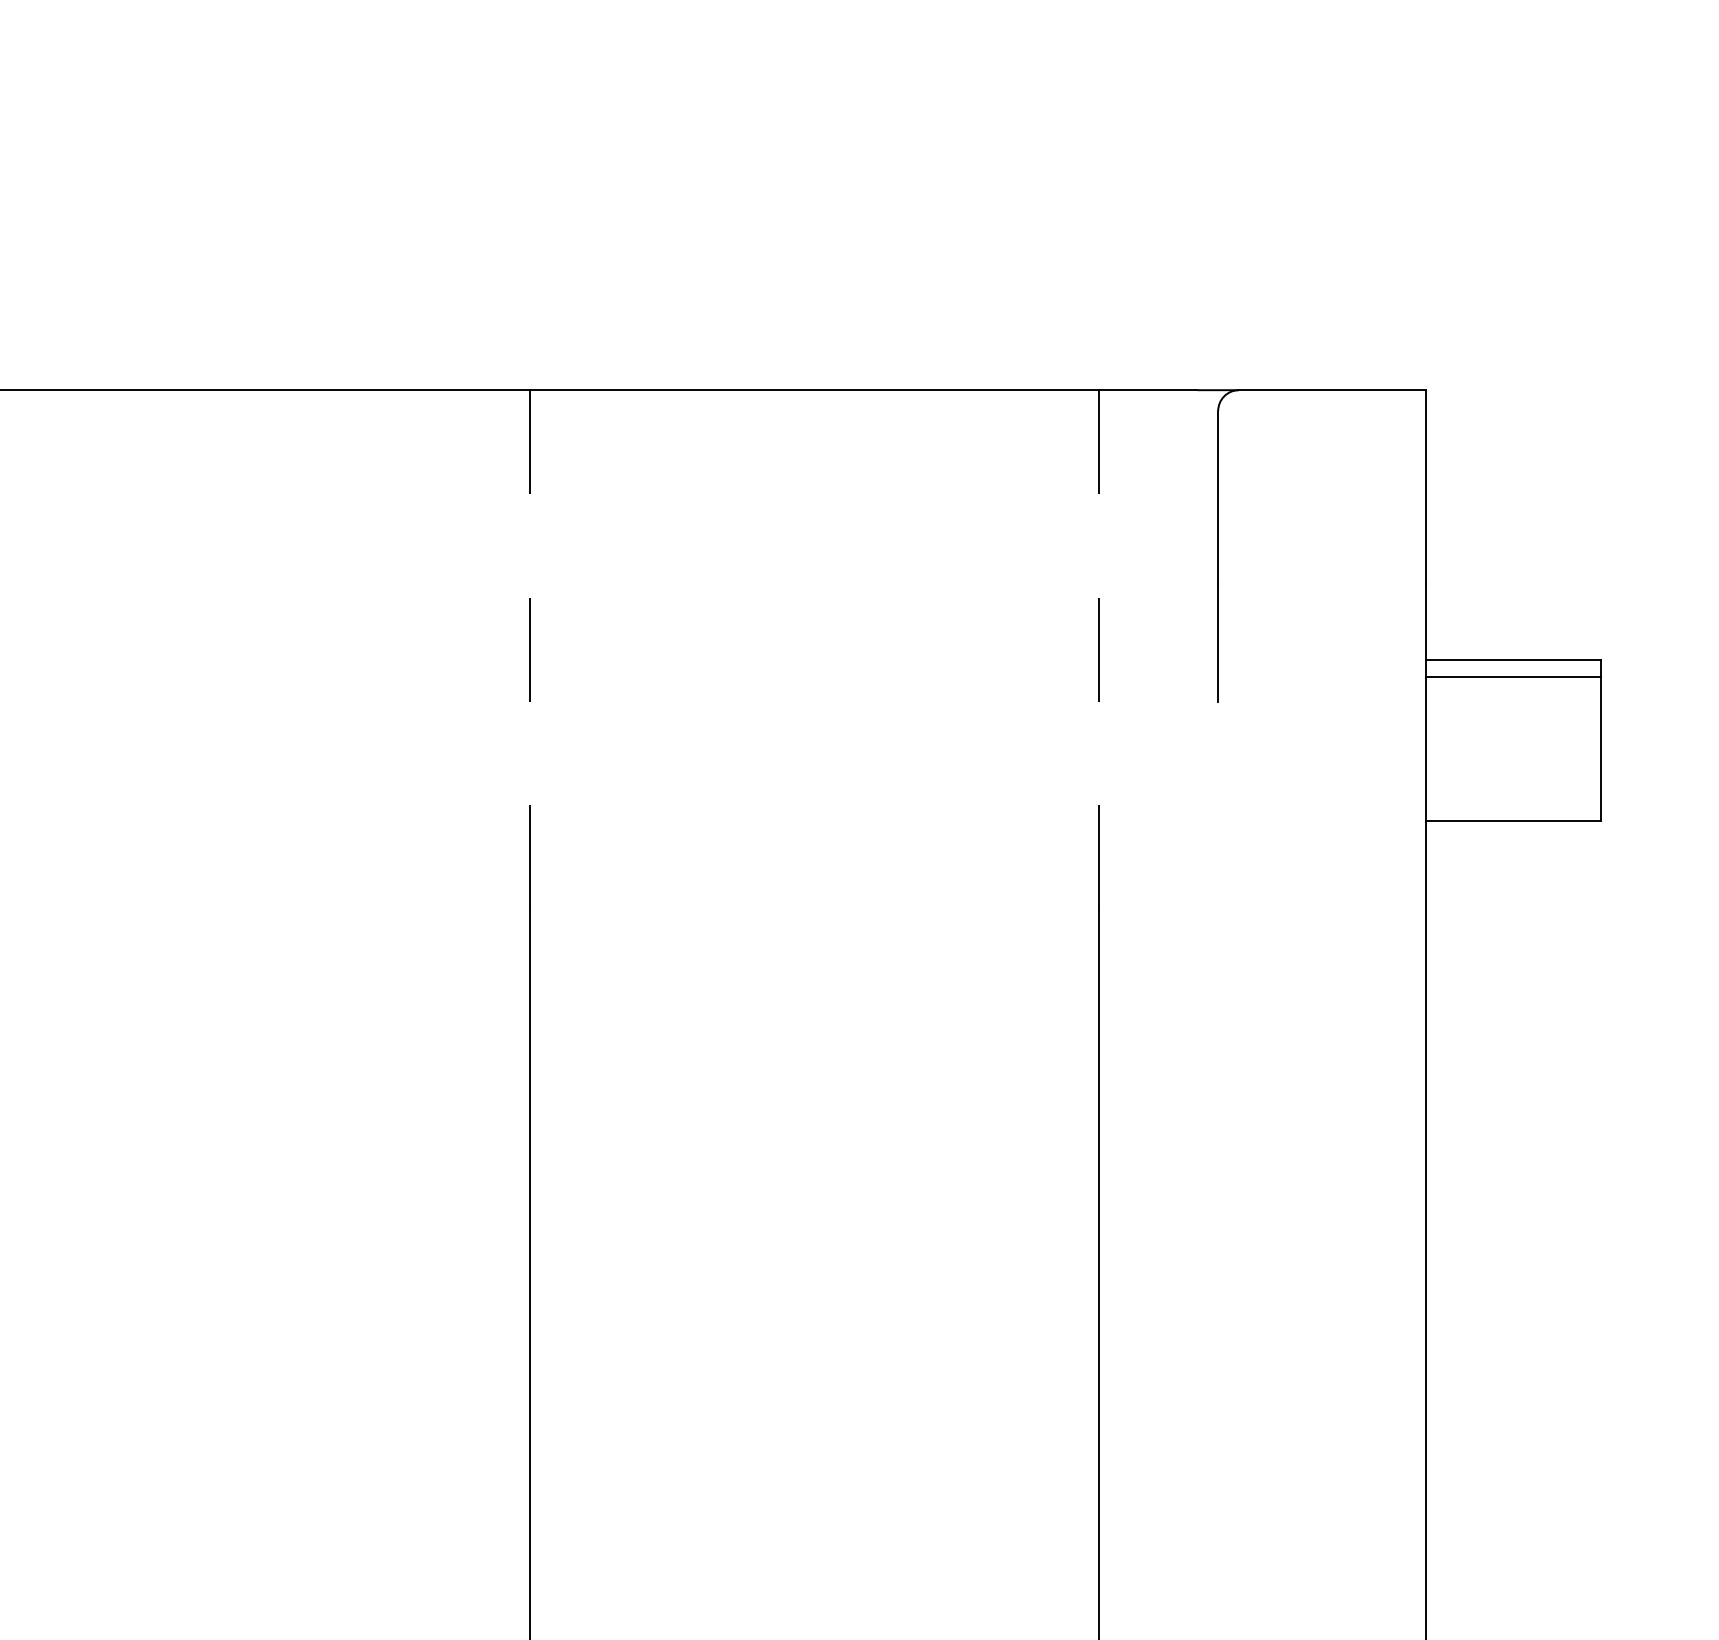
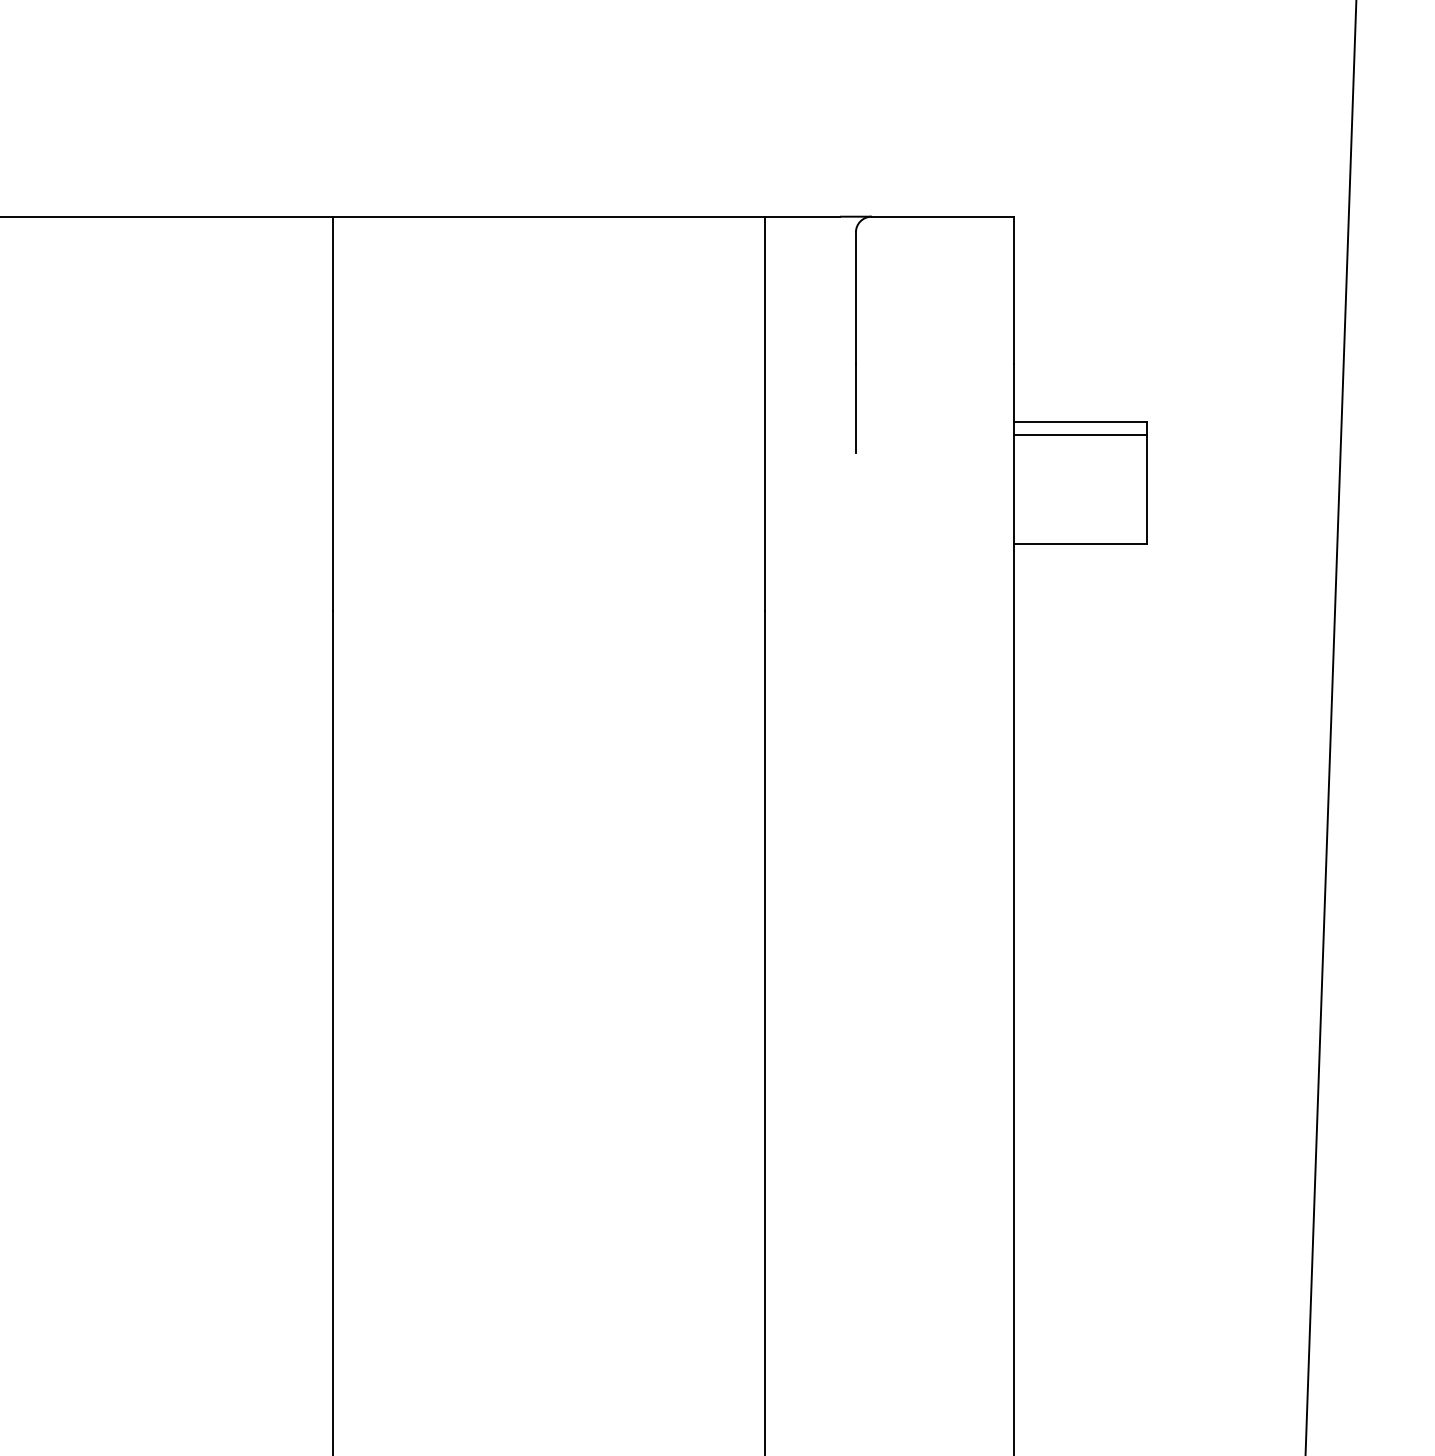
line: (529, 650) -> (332, 414), dashed -> solid
line: (1099, 650) -> (765, 414), dashed -> solid

